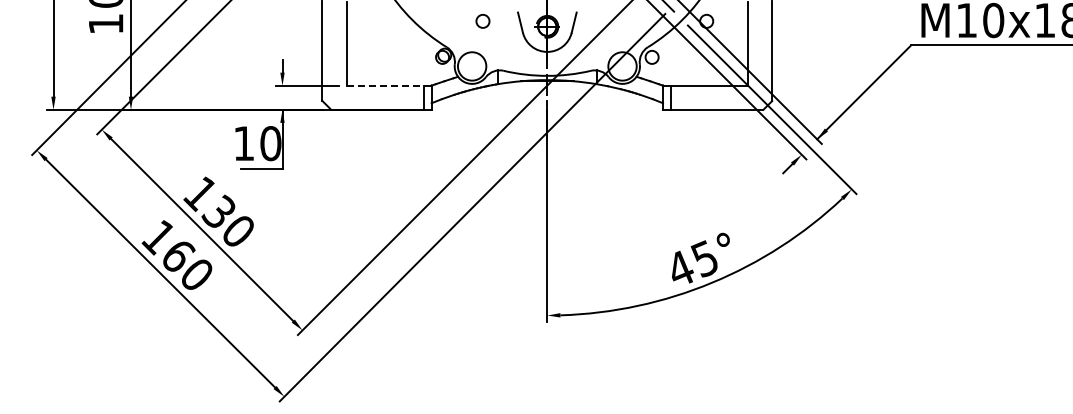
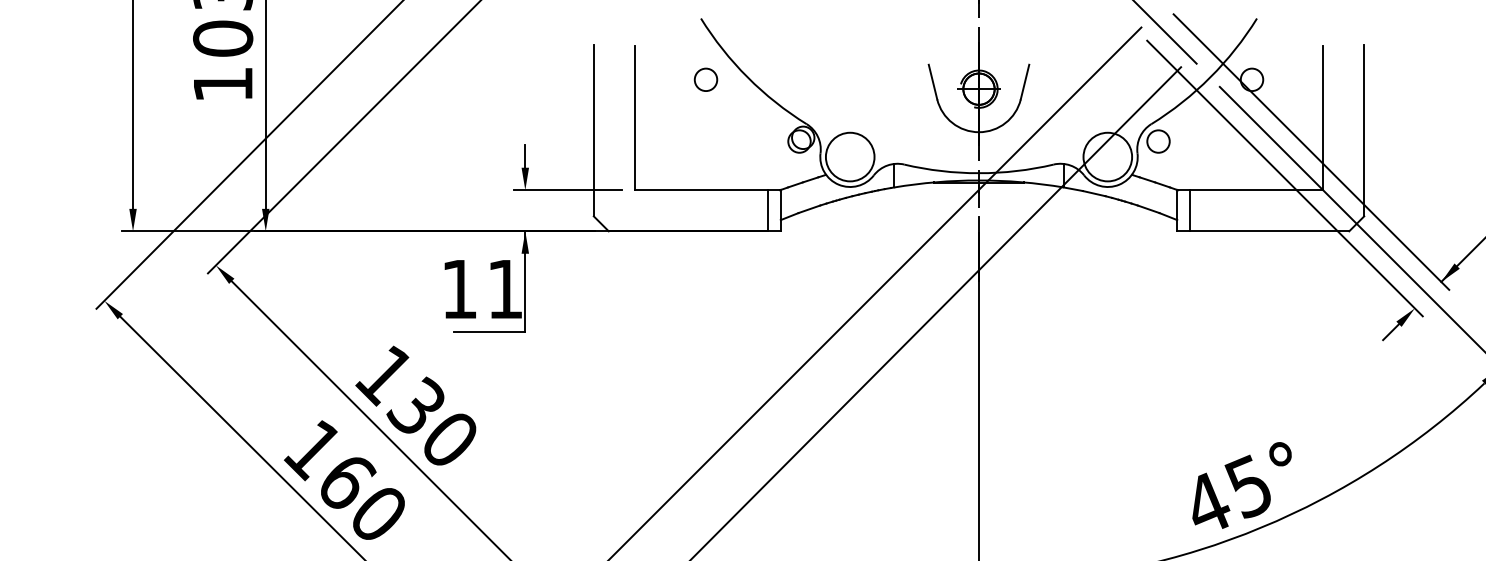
circle: (482, 21) -> (705, 80), moved
line: (388, 85) -> (706, 189), dashed -> solid
text: (270, 143) -> (504, 289), 10 -> 11

